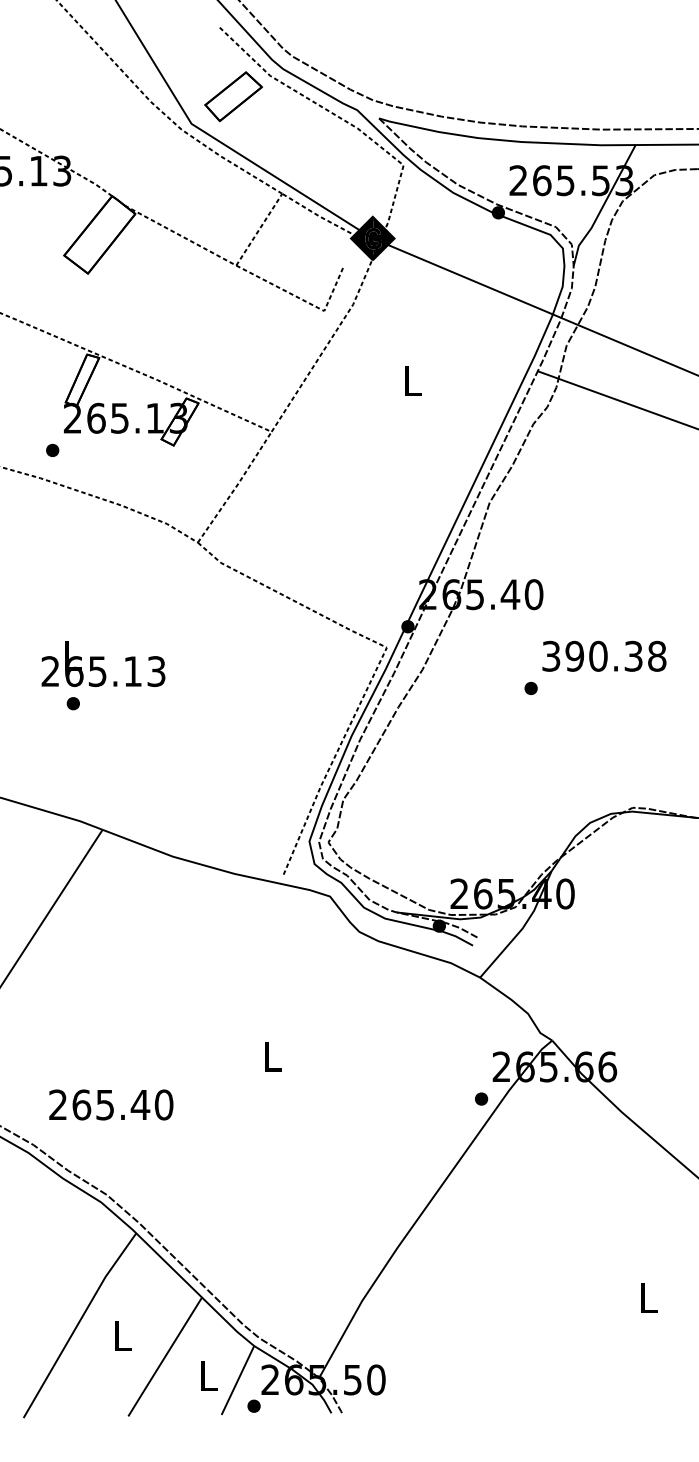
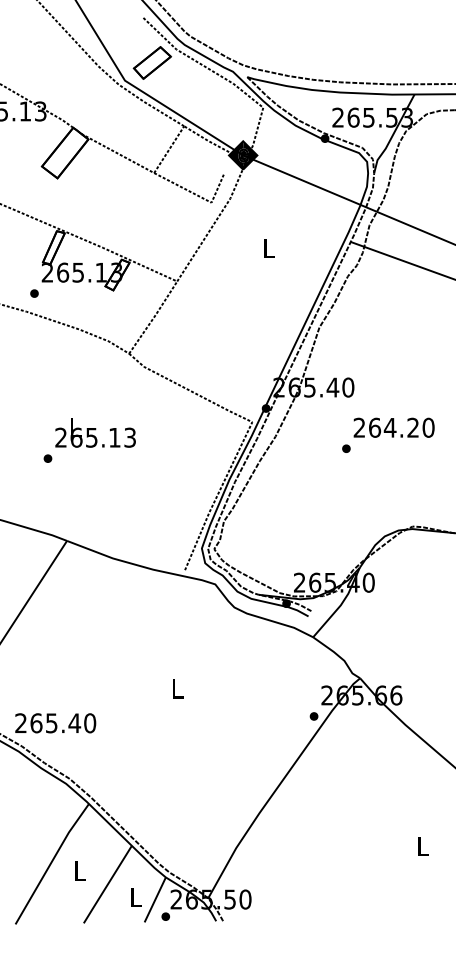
text: (603, 655) -> (393, 427), 390.38 -> 264.20
text: (103, 663) -> (95, 432), moved
text: (110, 1105) -> (55, 723), moved

